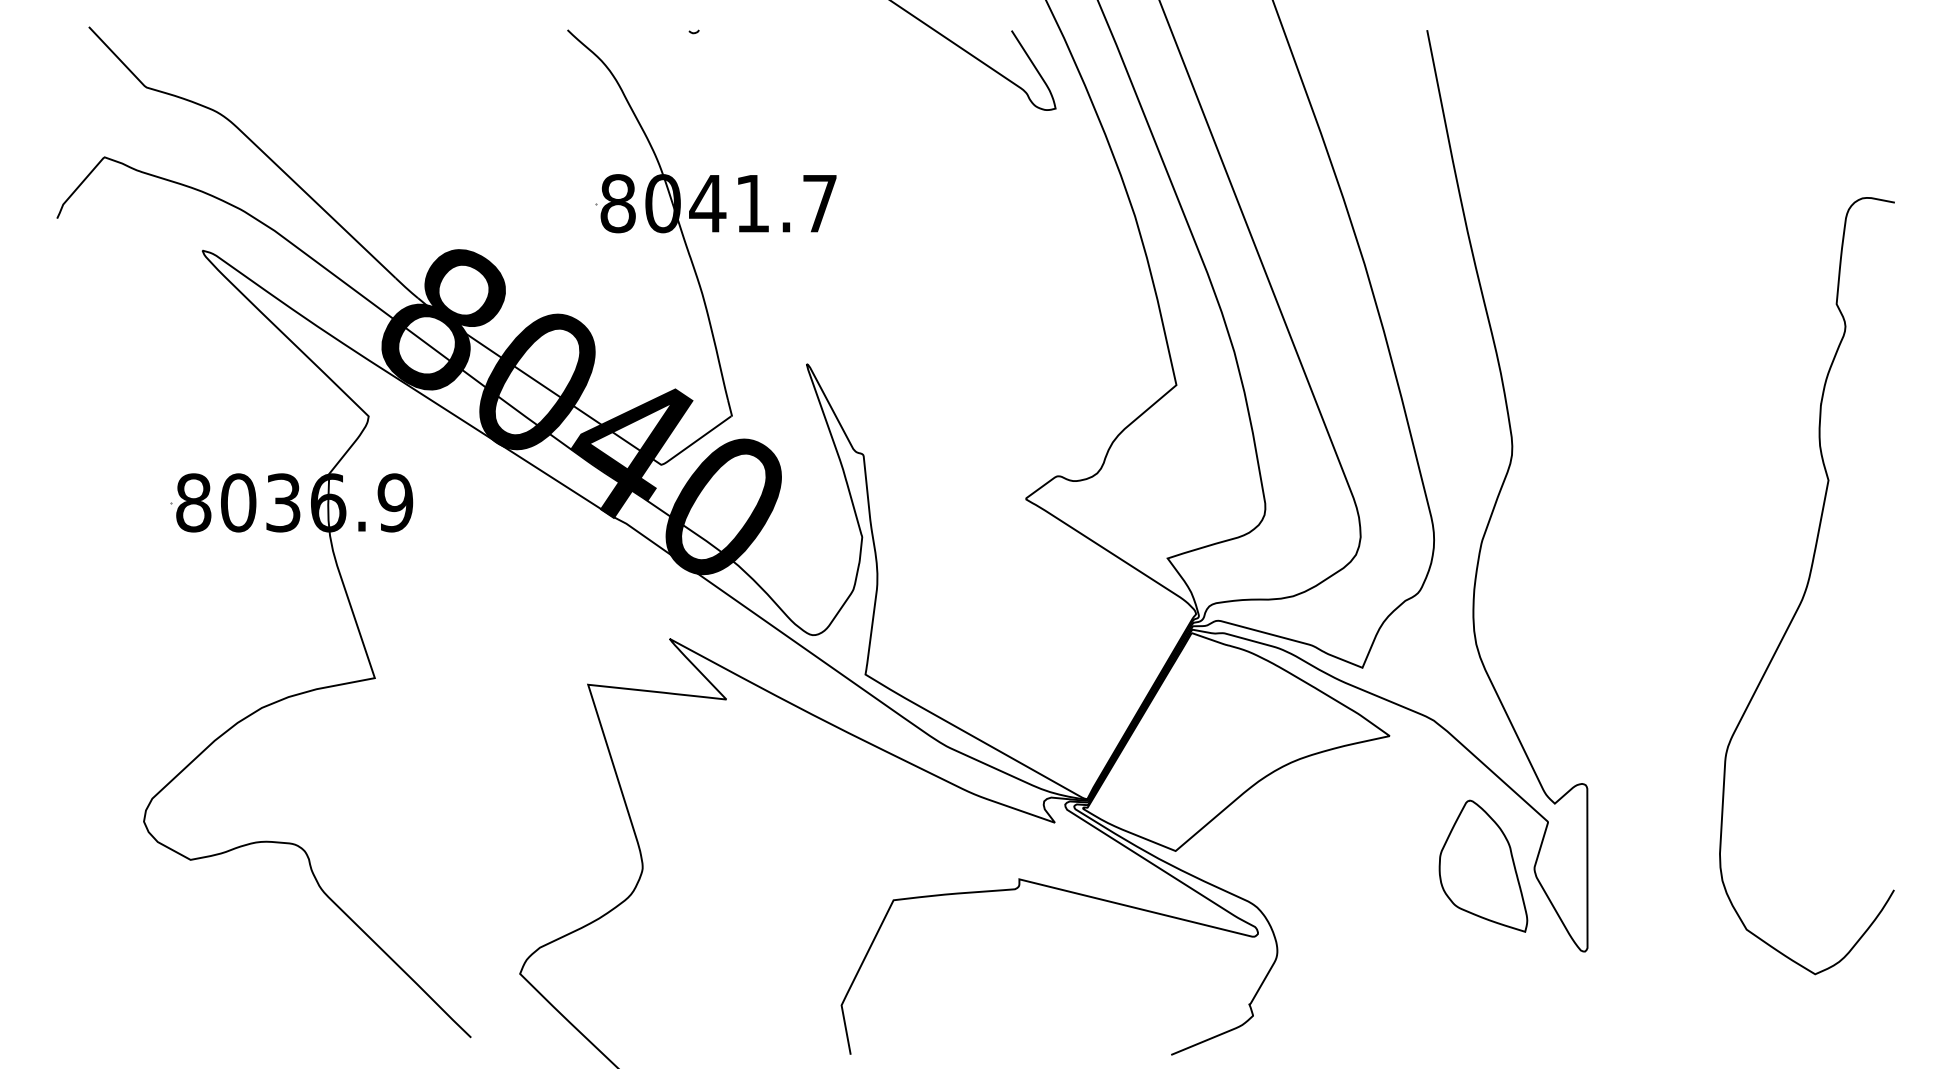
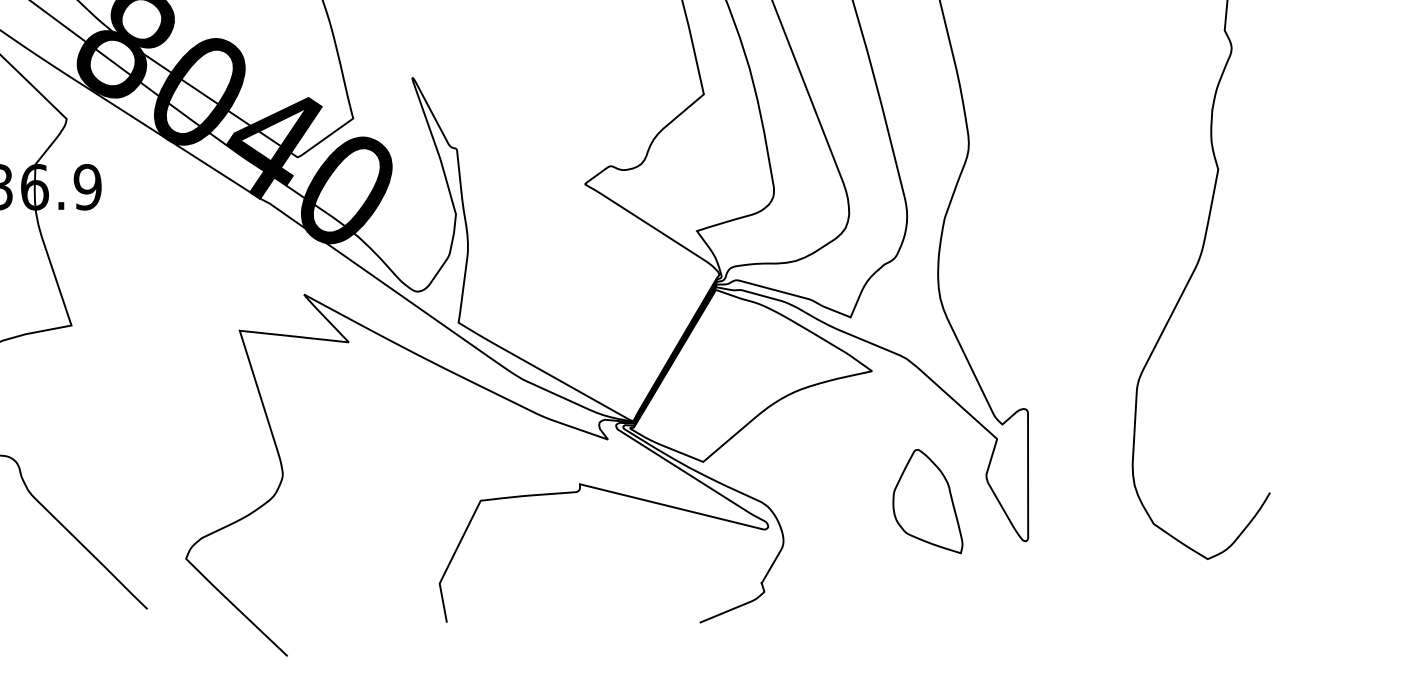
part: (1483, 865) -> (927, 500), moved

